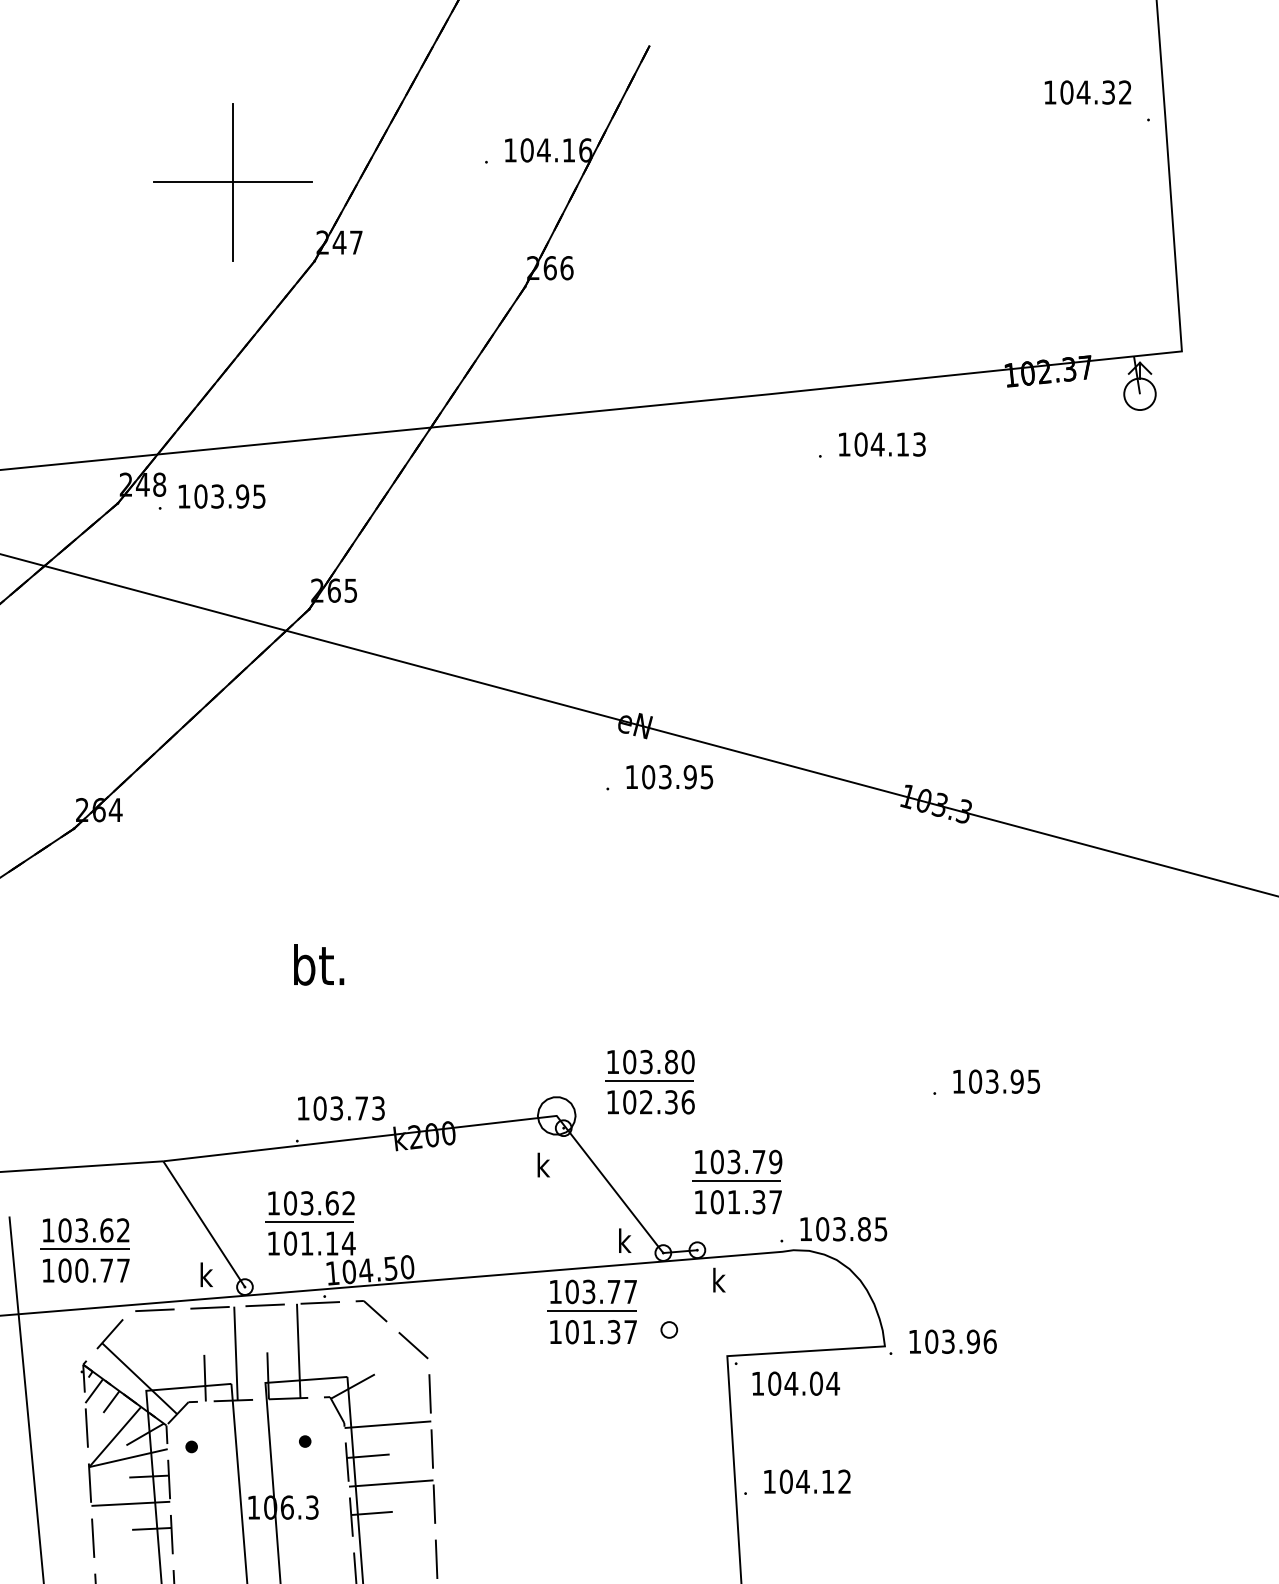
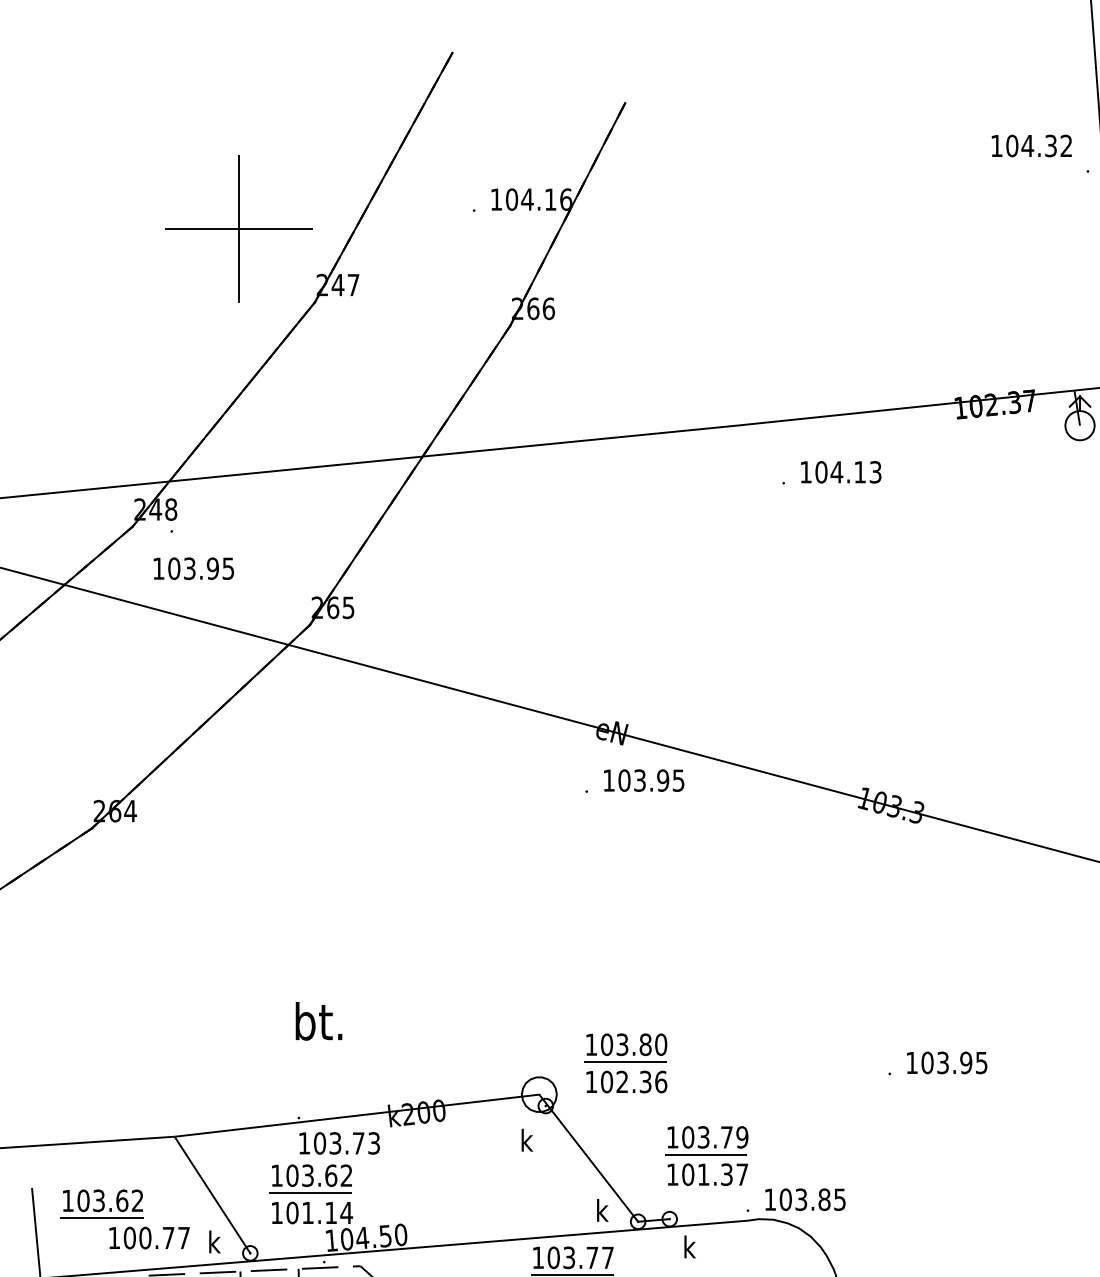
text: (221, 496) -> (193, 568), moved
text: (319, 964) -> (319, 1021), moved
text: (341, 1108) -> (339, 1143), moved
text: (86, 1270) -> (149, 1237), moved

